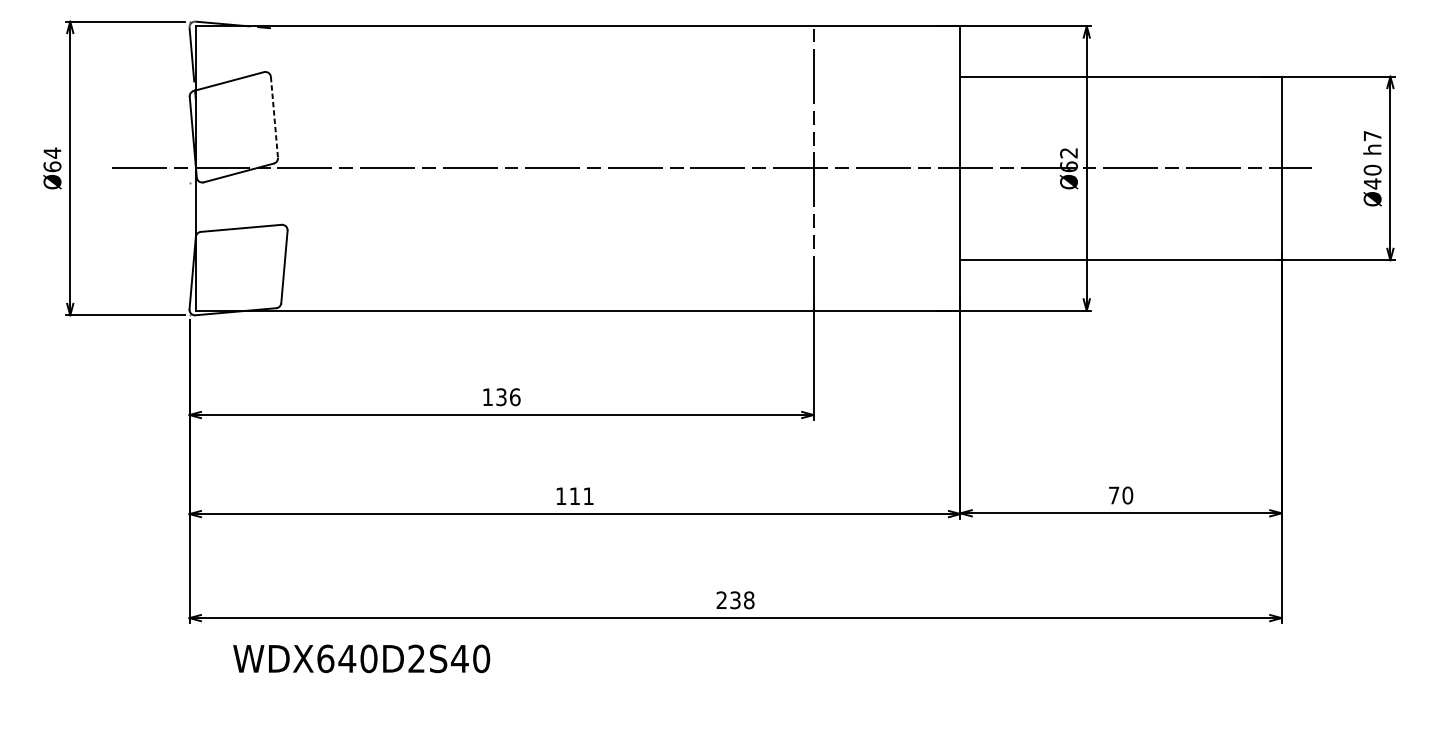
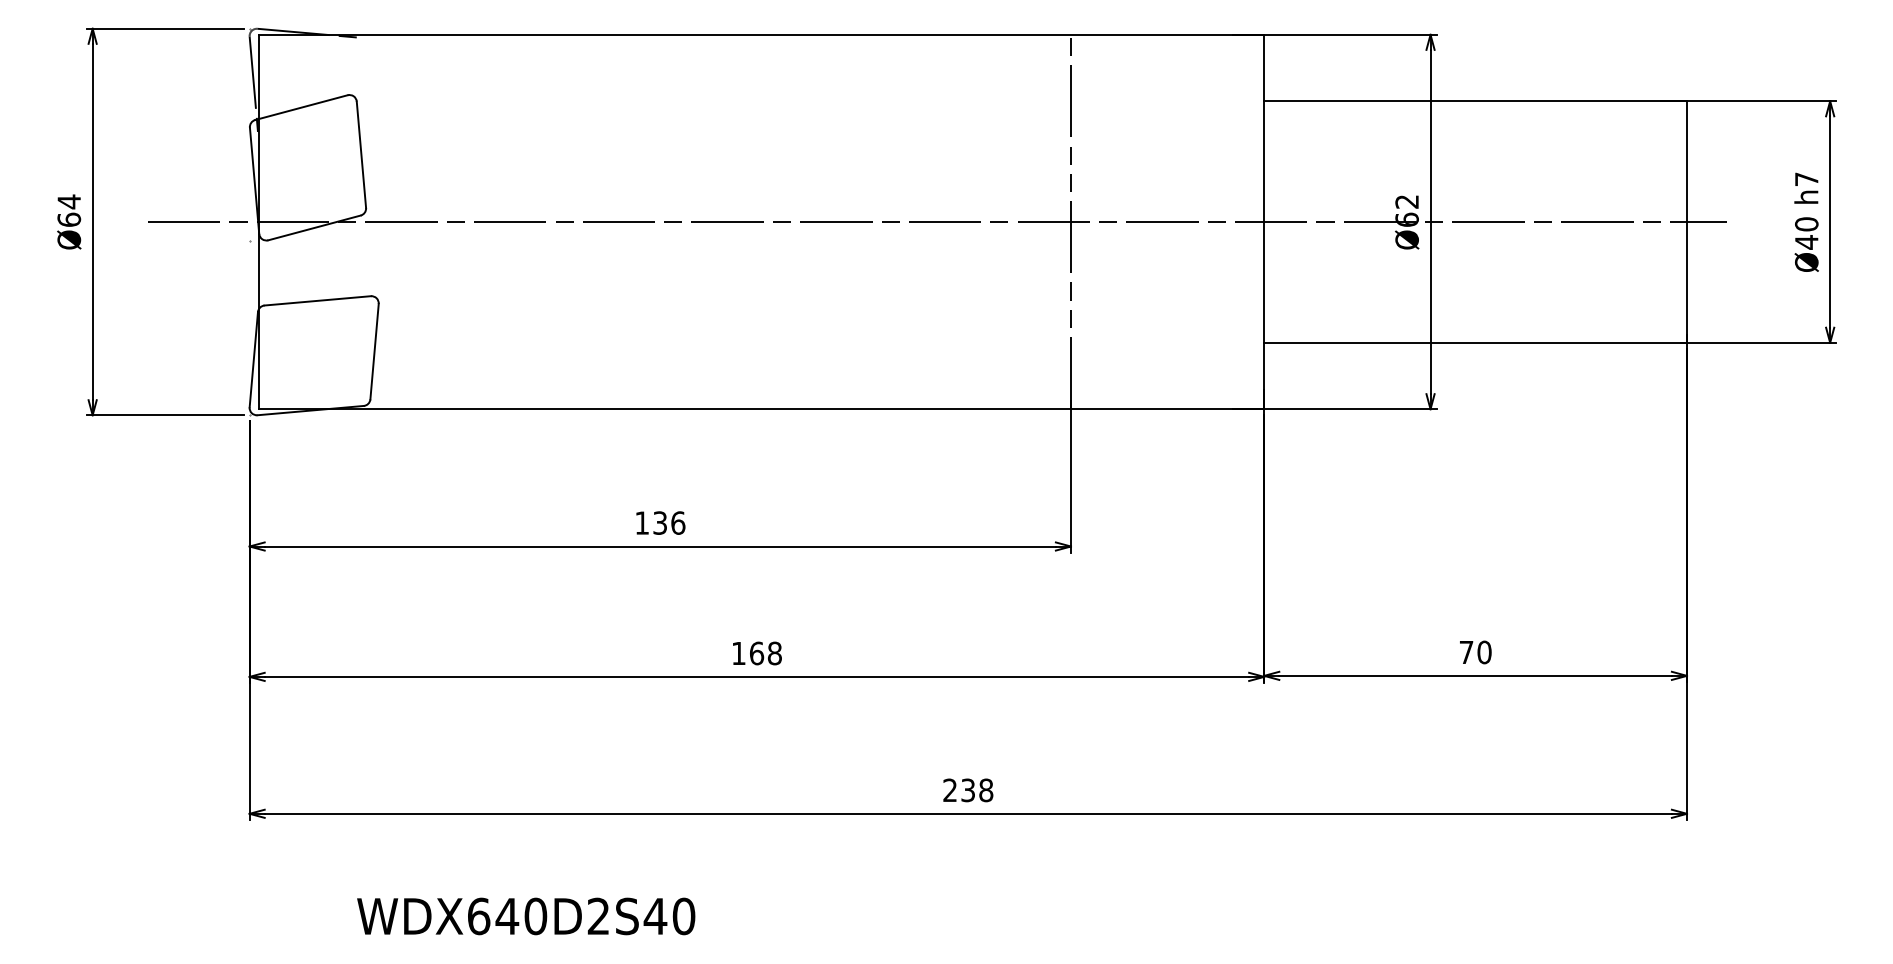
line: (274, 117) -> (361, 155), dashed -> solid
text: (581, 496) -> (765, 653), 111 -> 168
text: (361, 658) -> (526, 916), moved

